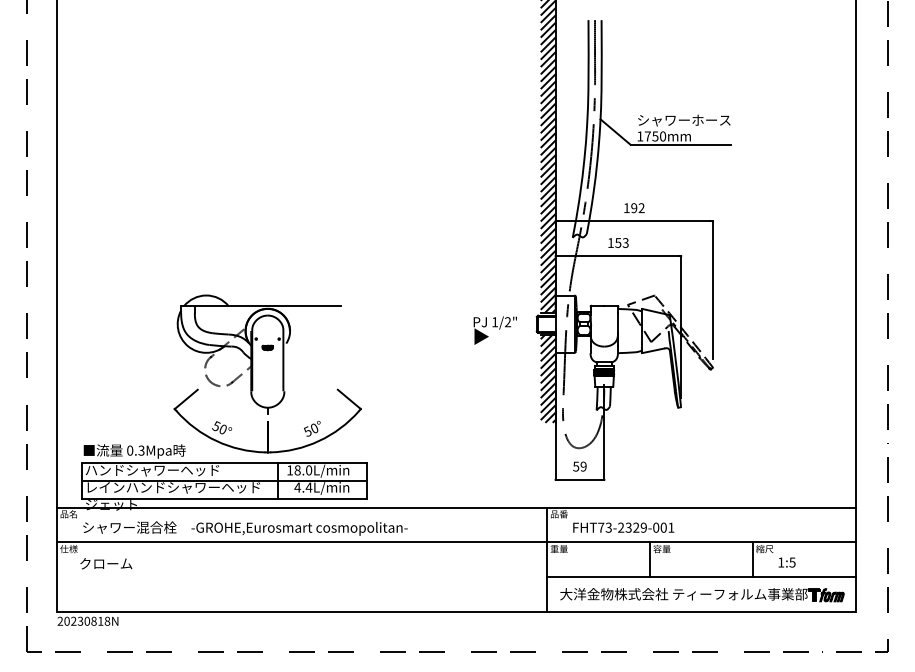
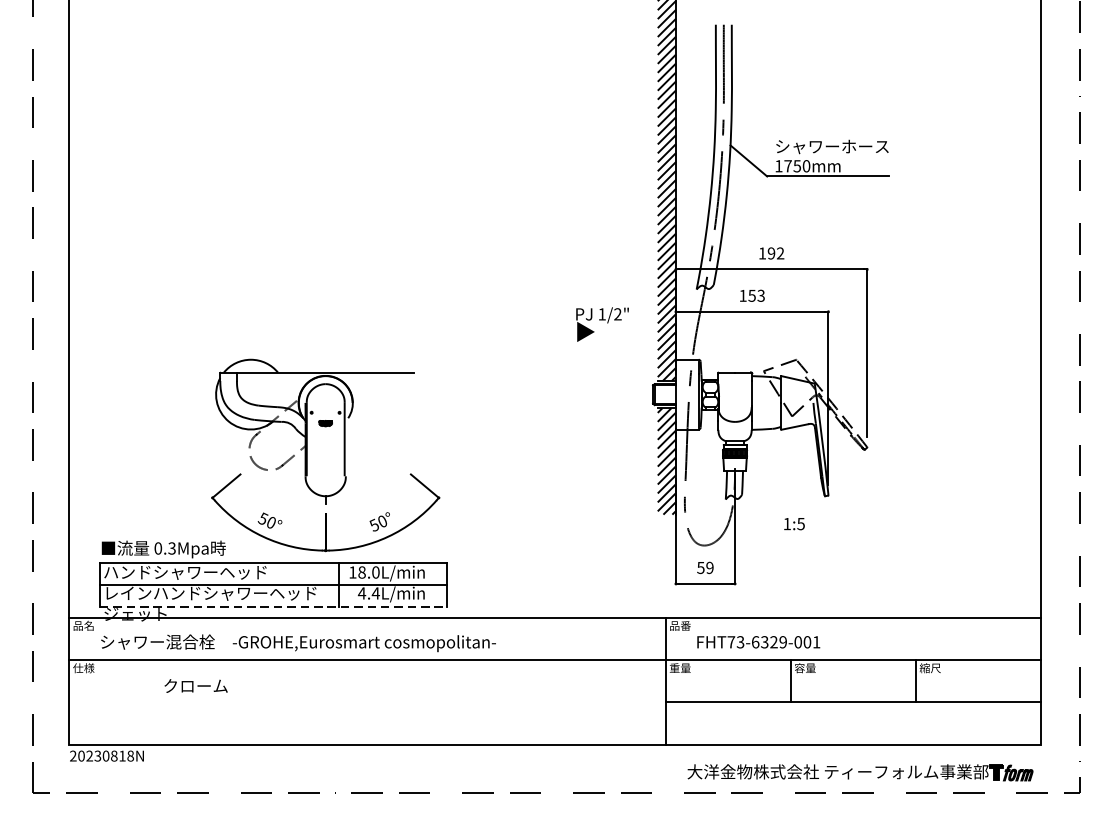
text: (494, 330) -> (601, 324), moved
line: (224, 498) -> (273, 606), solid -> dashed
text: (621, 527) -> (756, 641), FHT73-2329-001 -> FHT73-6329-001
text: (786, 562) -> (793, 523), moved
text: (106, 563) -> (196, 685), moved
part: (702, 595) -> (860, 773), moved

